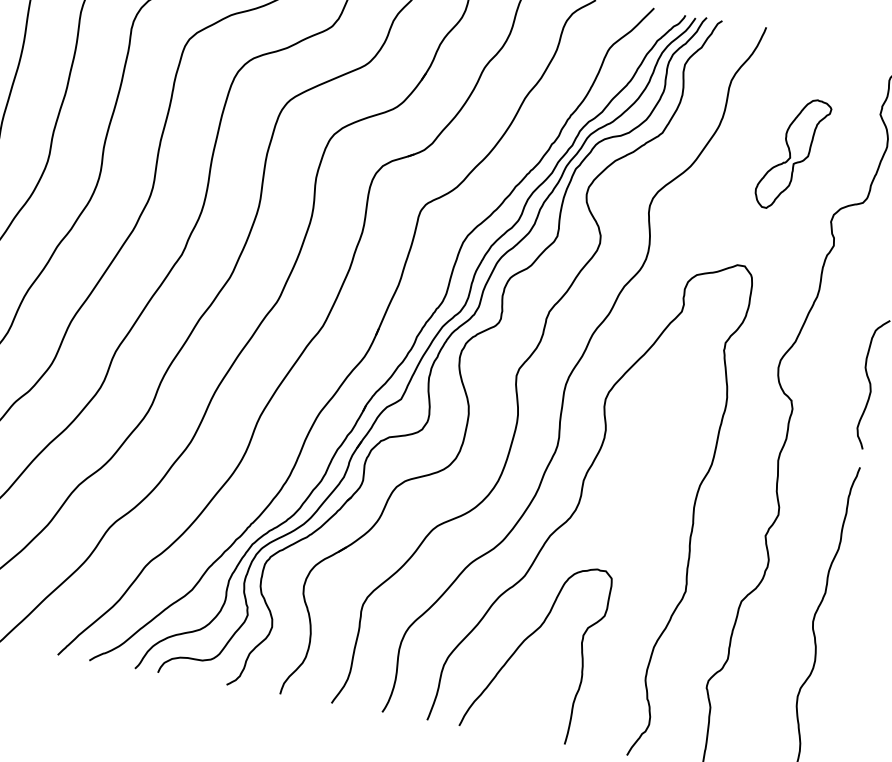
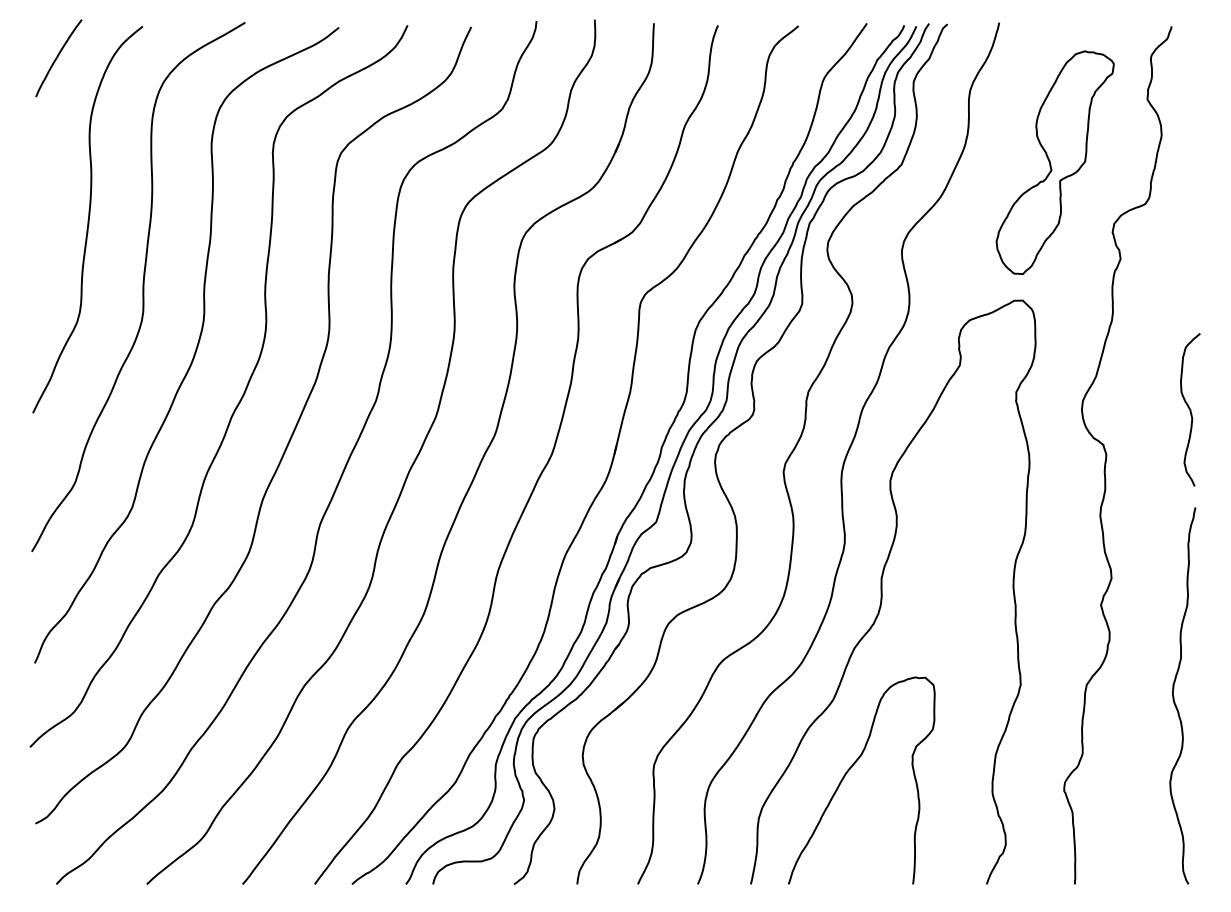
part: (792, 154) -> (1054, 162), size x1.67

